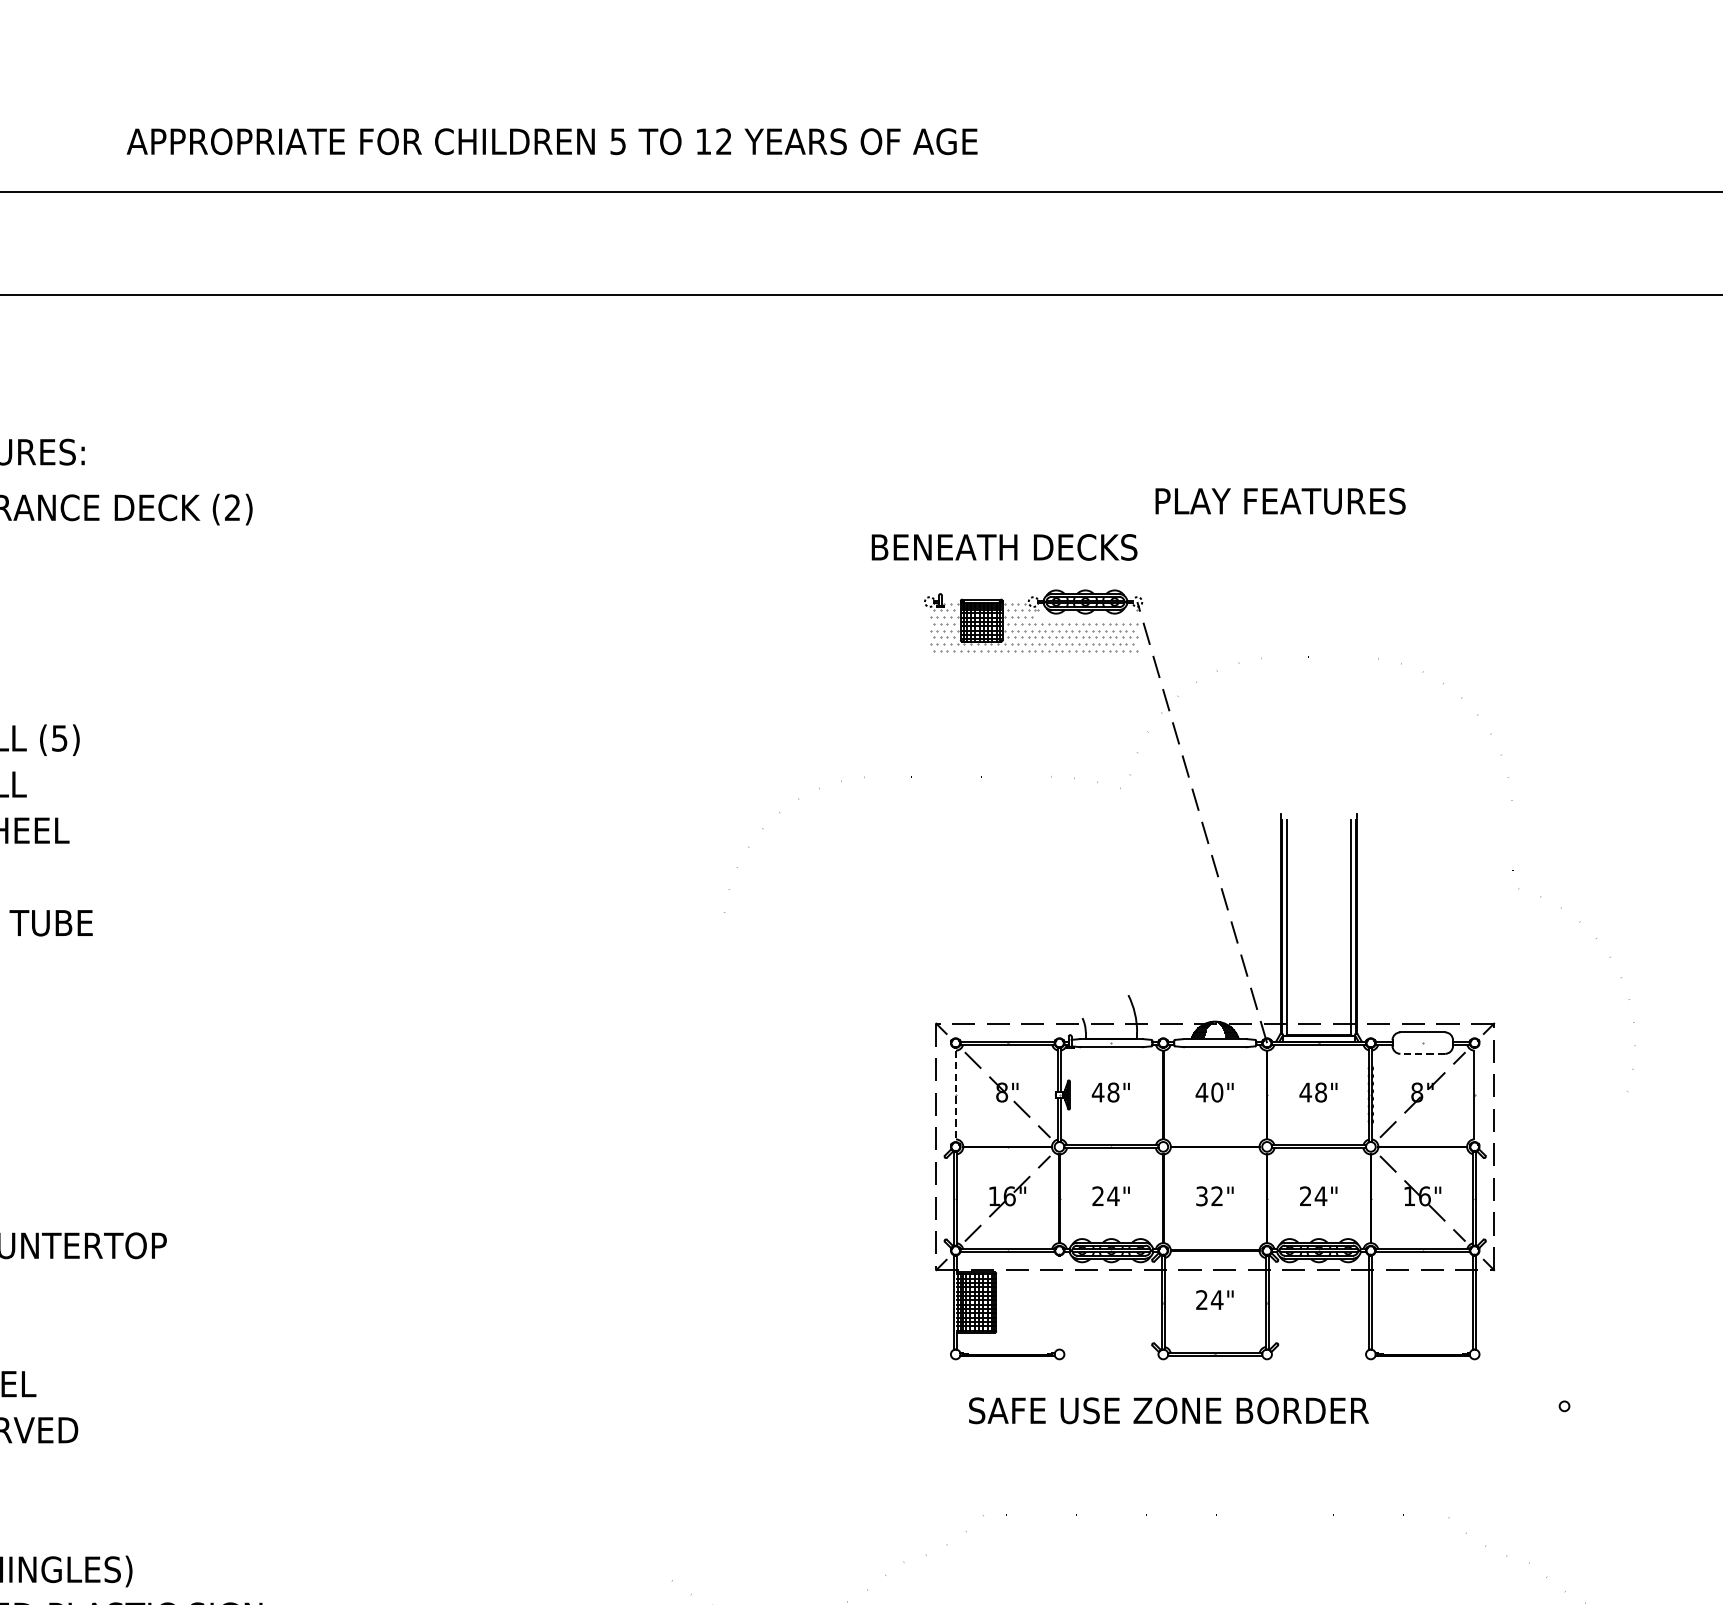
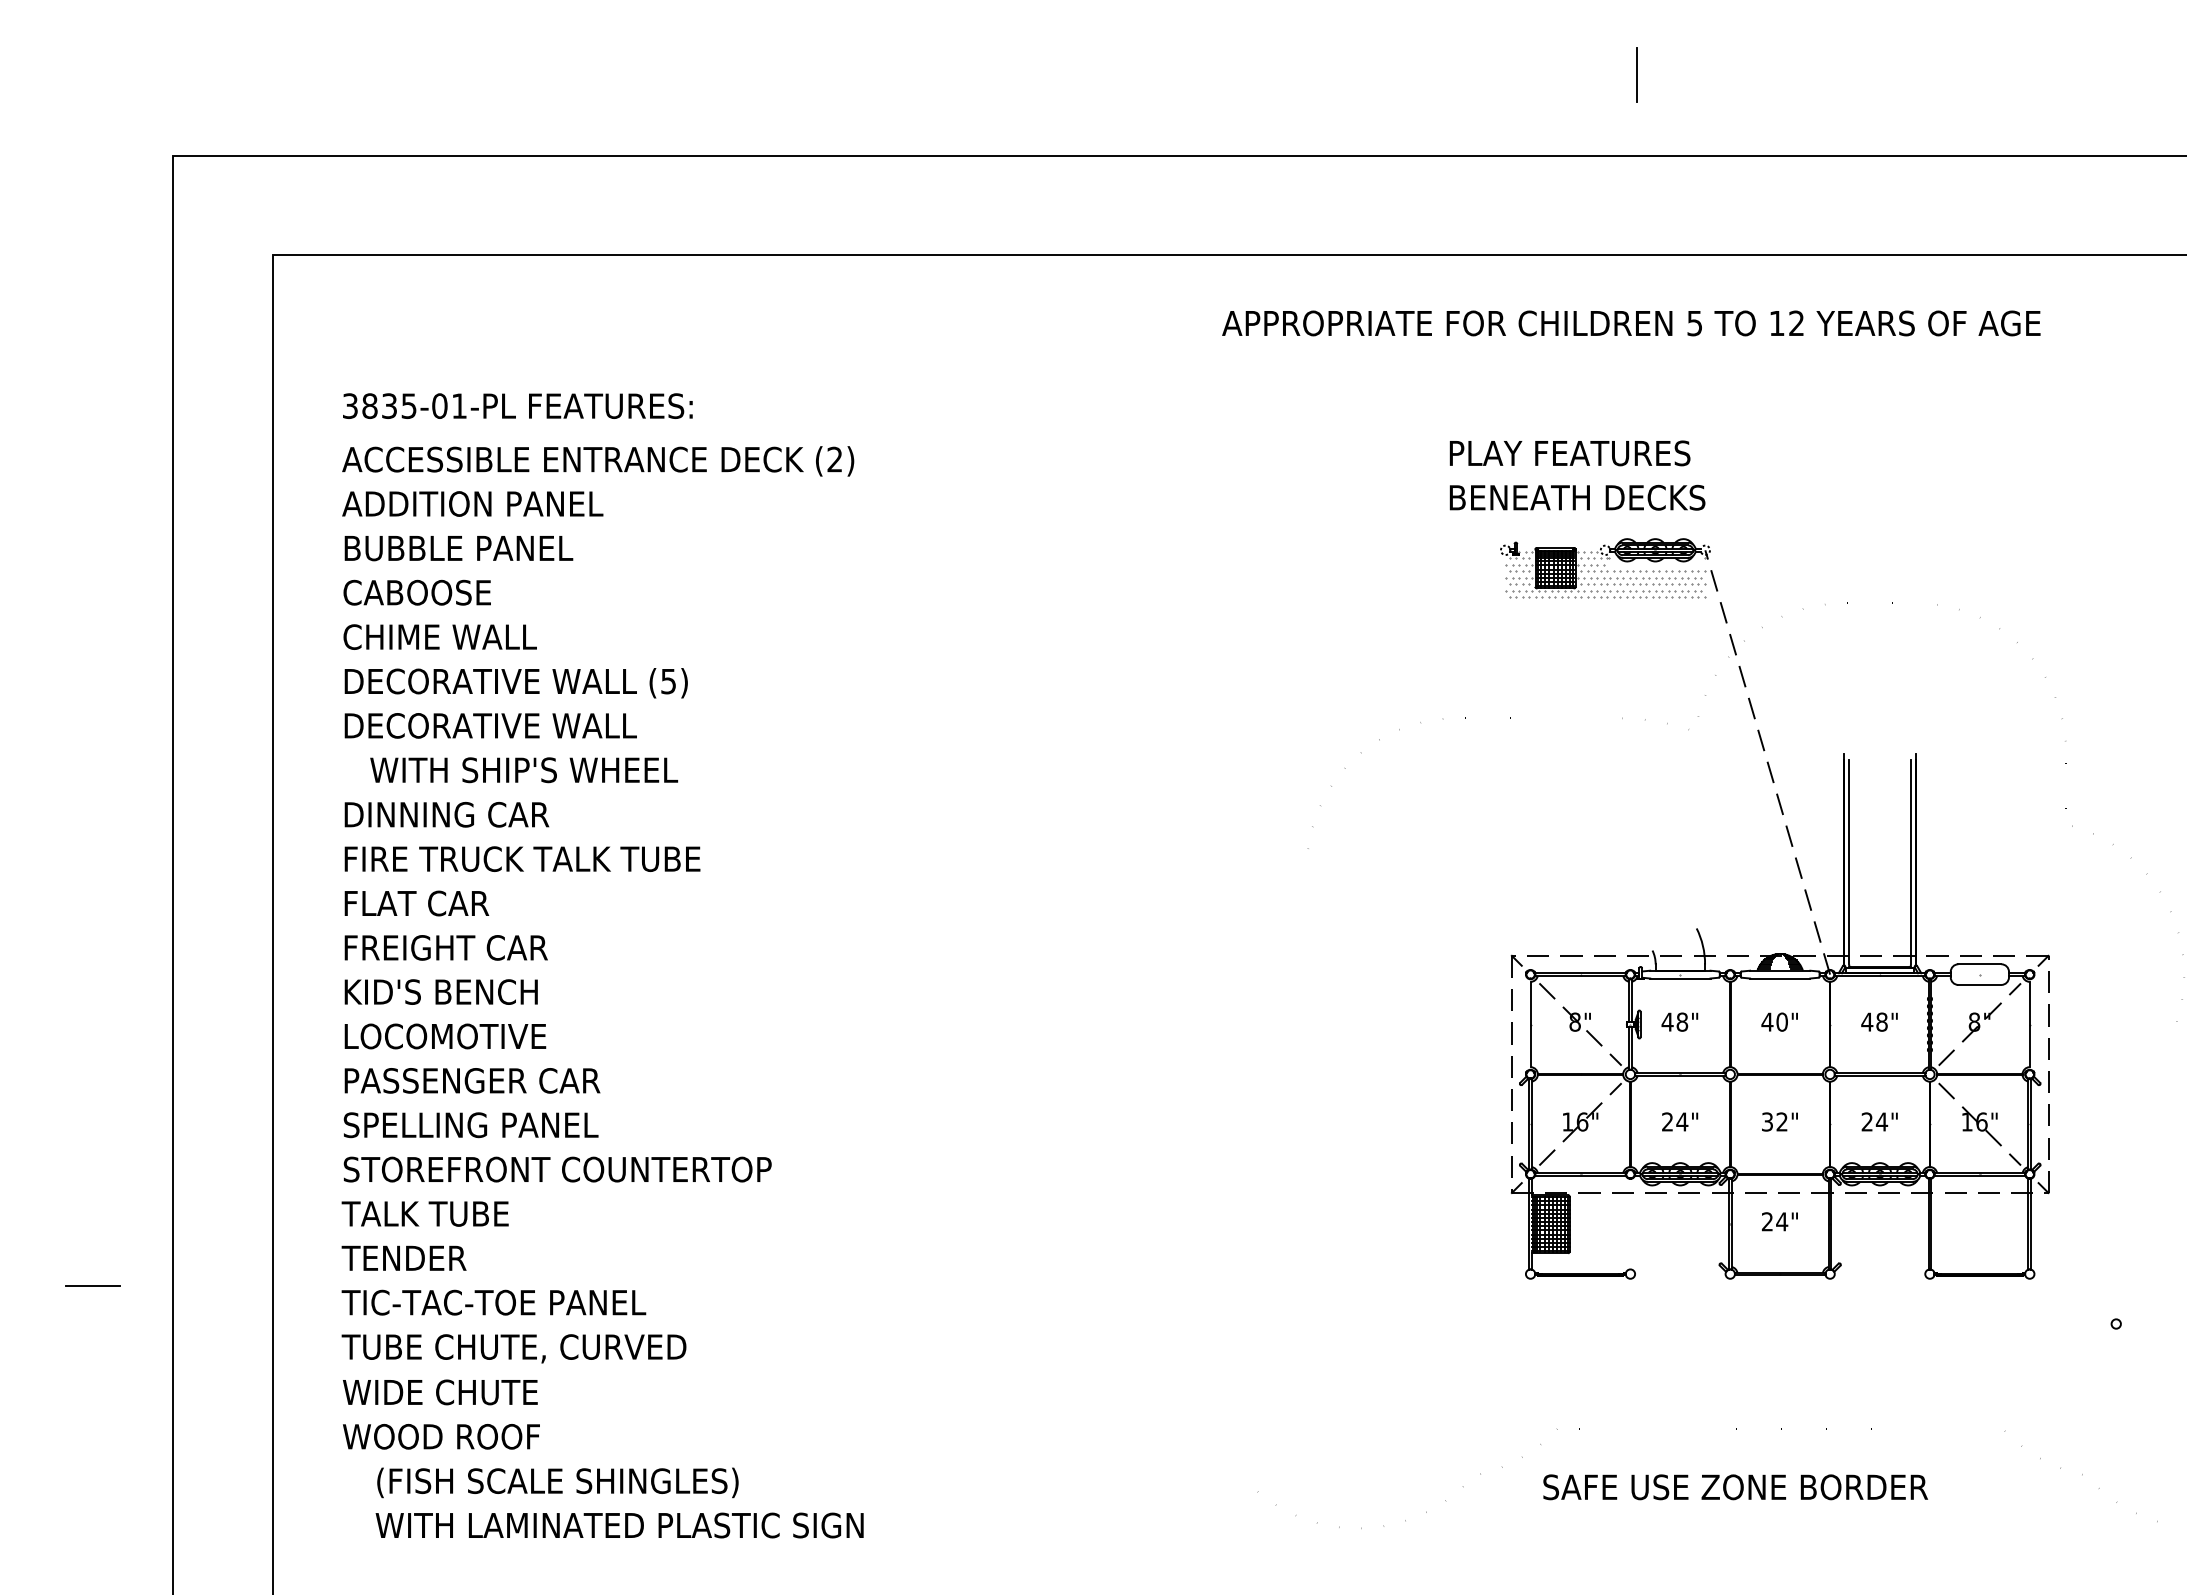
line: (1066, 107) -> (1637, 74), added
text: (552, 141) -> (1631, 323), moved
text: (1279, 501) -> (1569, 453), moved
line: (1422, 1053) -> (1979, 984), dashed -> solid
line: (955, 1094) -> (1530, 1024), dashed -> solid
text: (1168, 1410) -> (1735, 1487), moved

